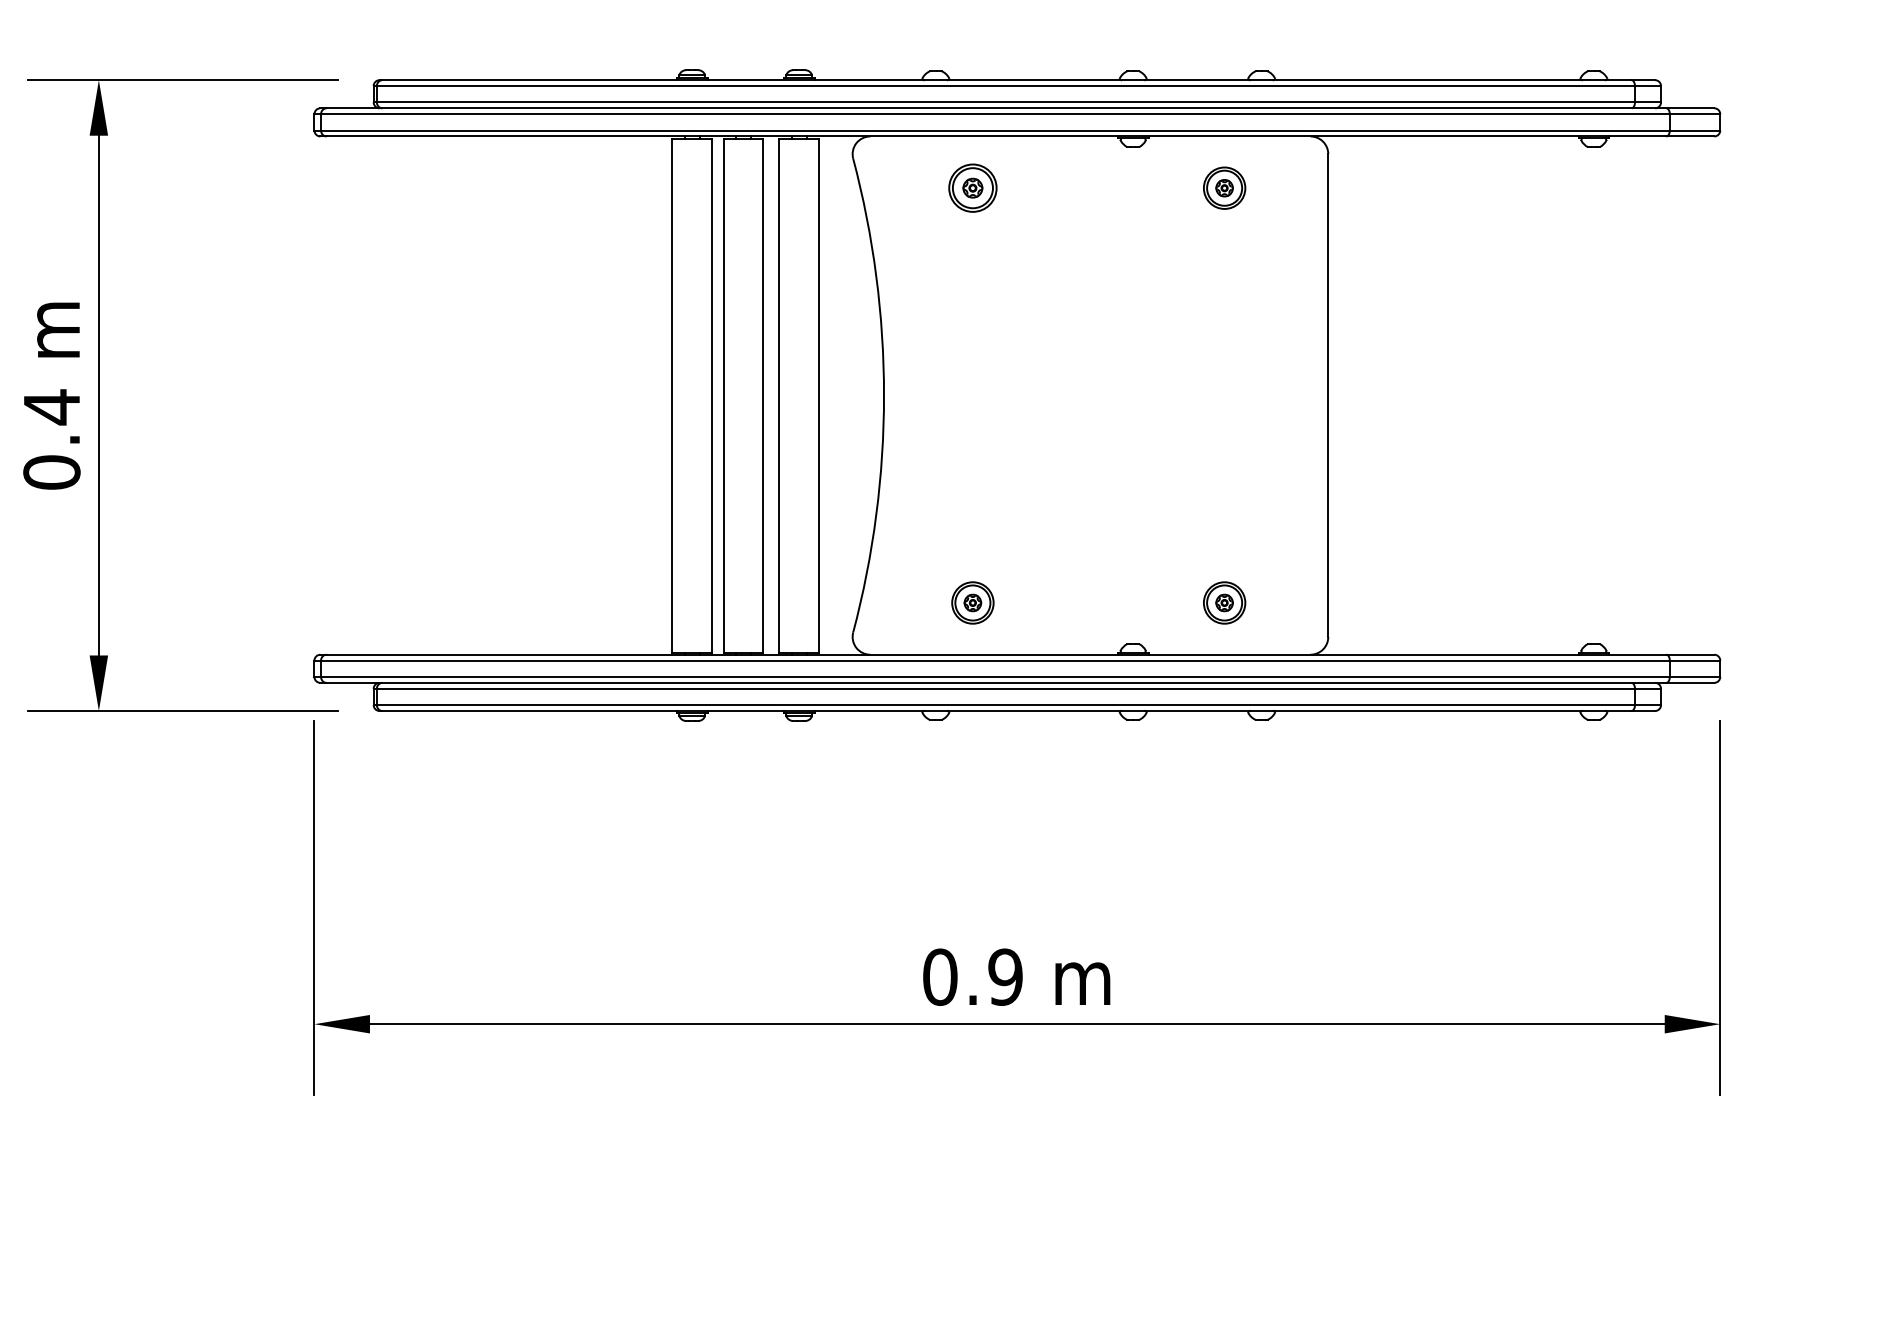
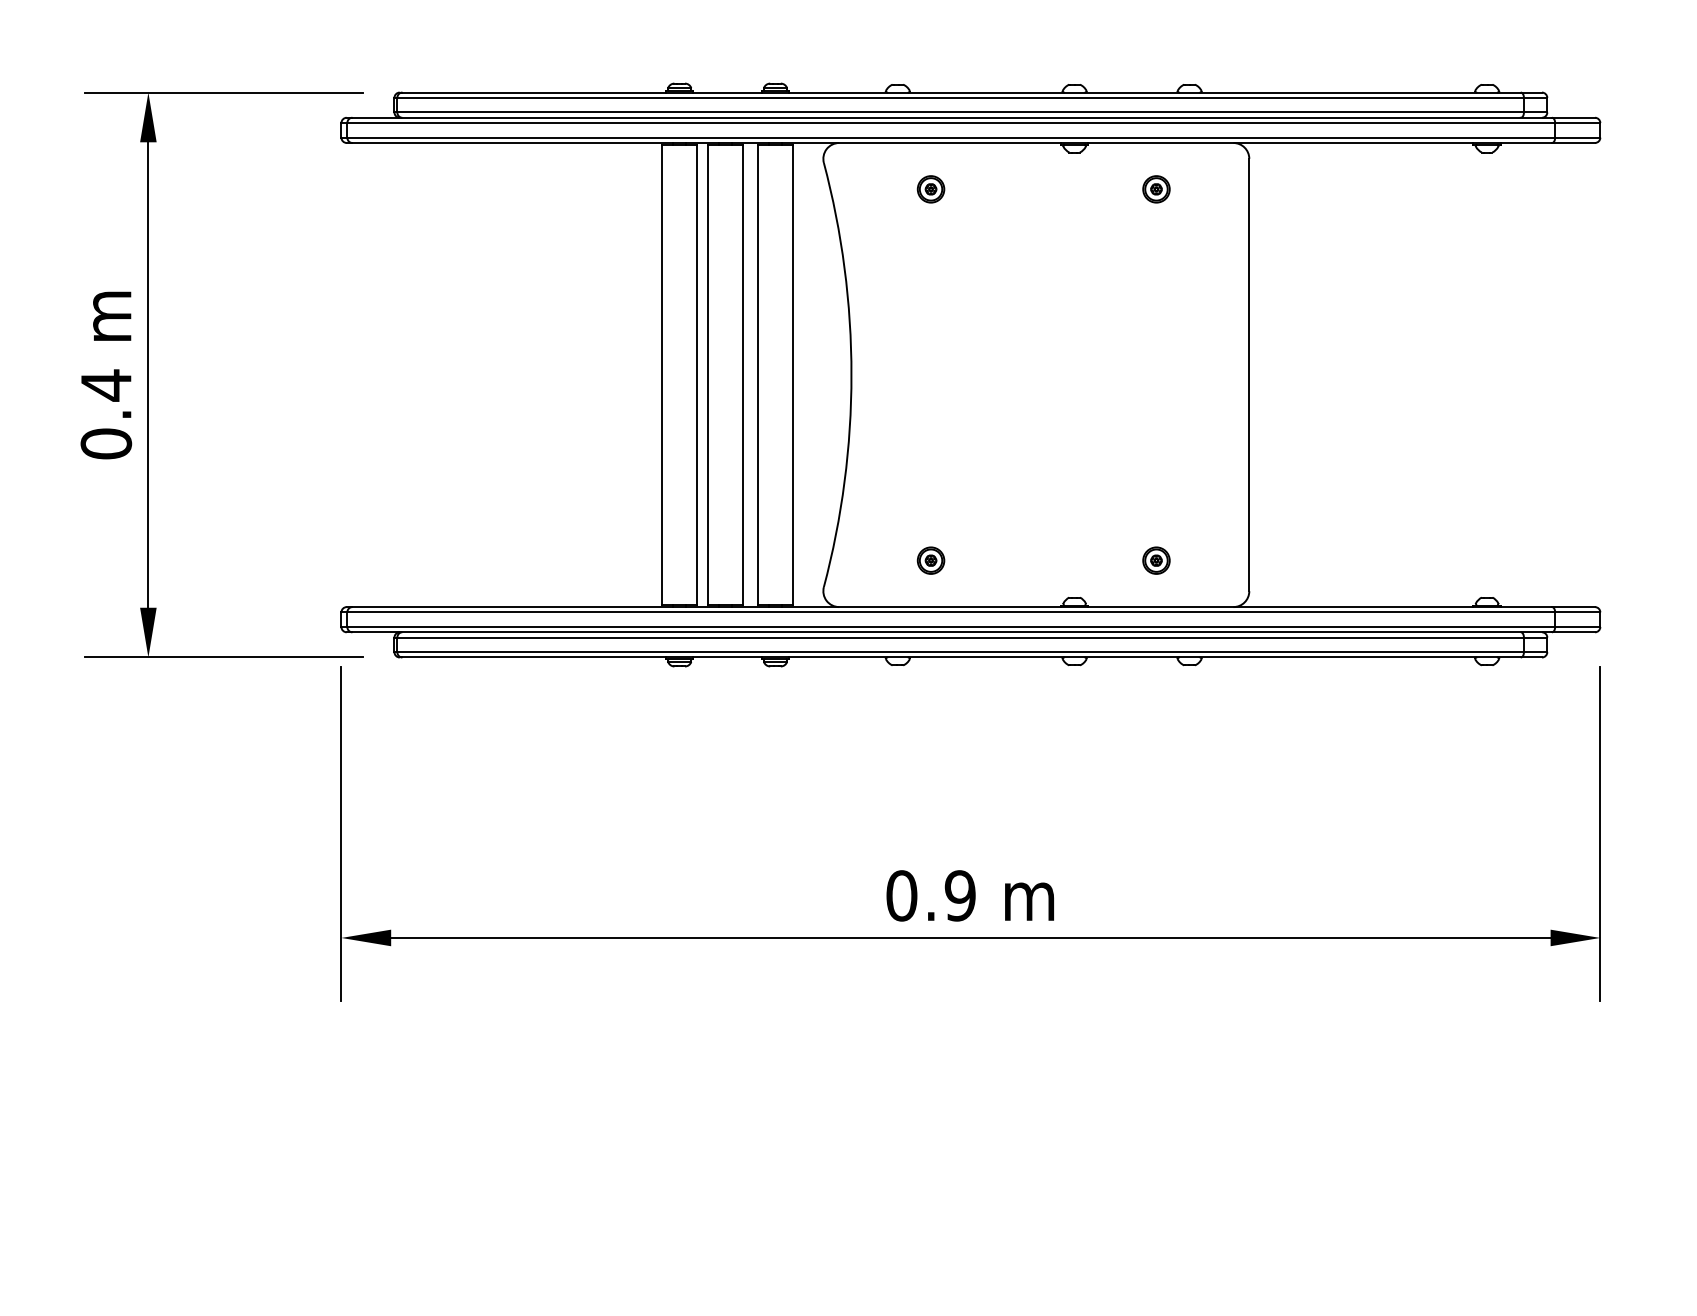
part: (972, 188) -> (930, 189), size x0.62
part: (1224, 188) -> (1156, 189), size x0.71
part: (972, 602) -> (930, 560), size x0.71
part: (1224, 602) -> (1156, 560), size x0.71

